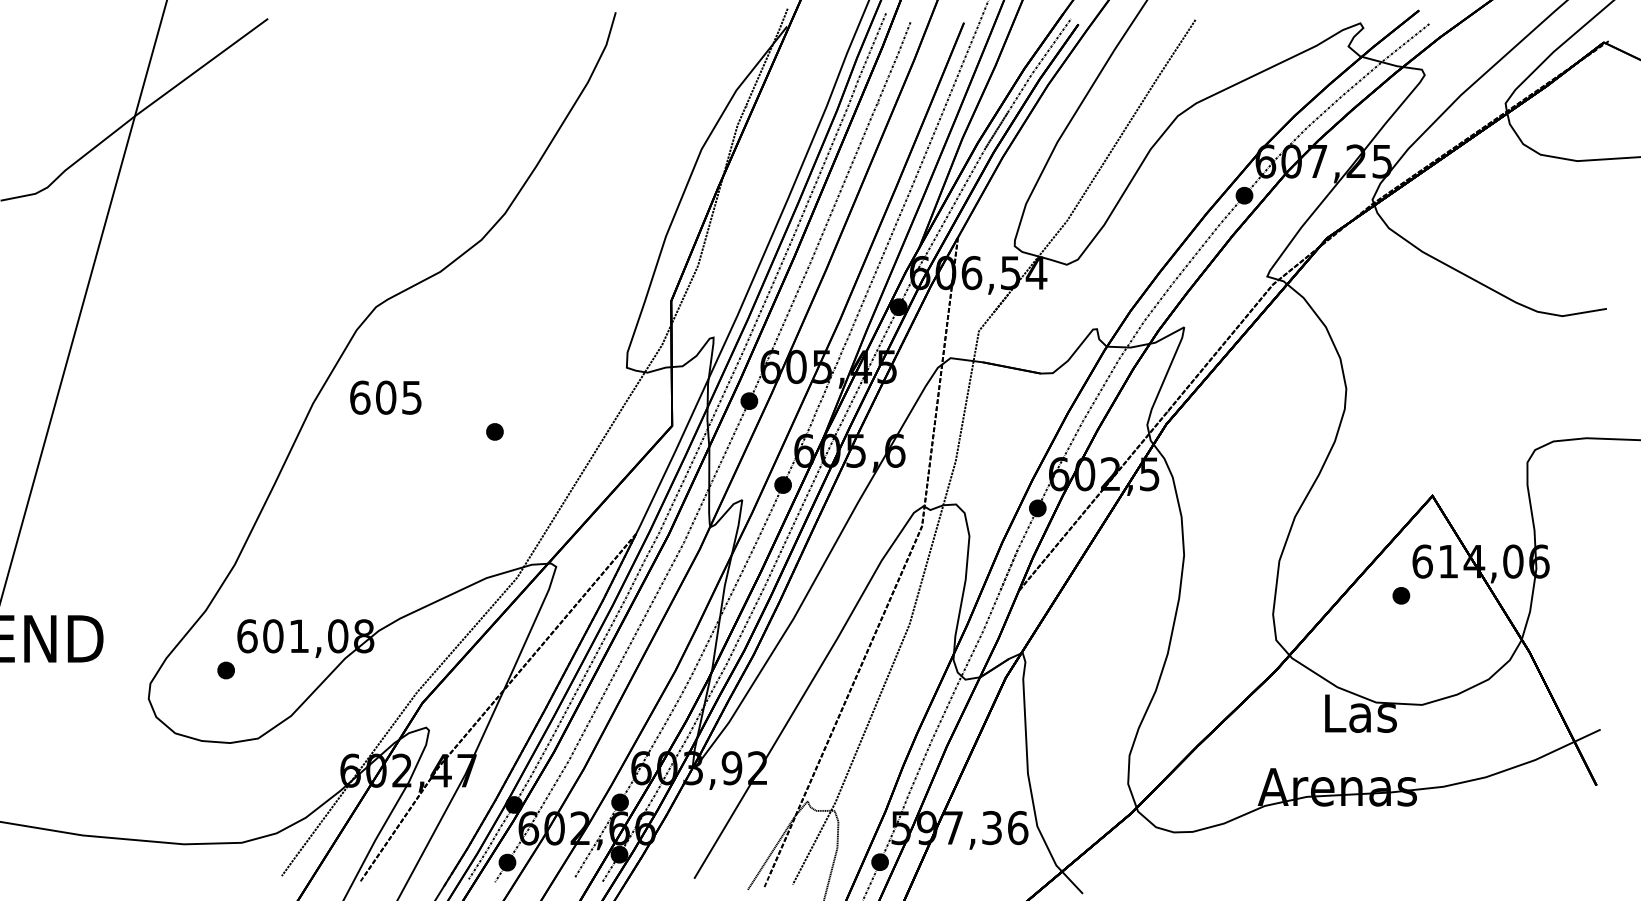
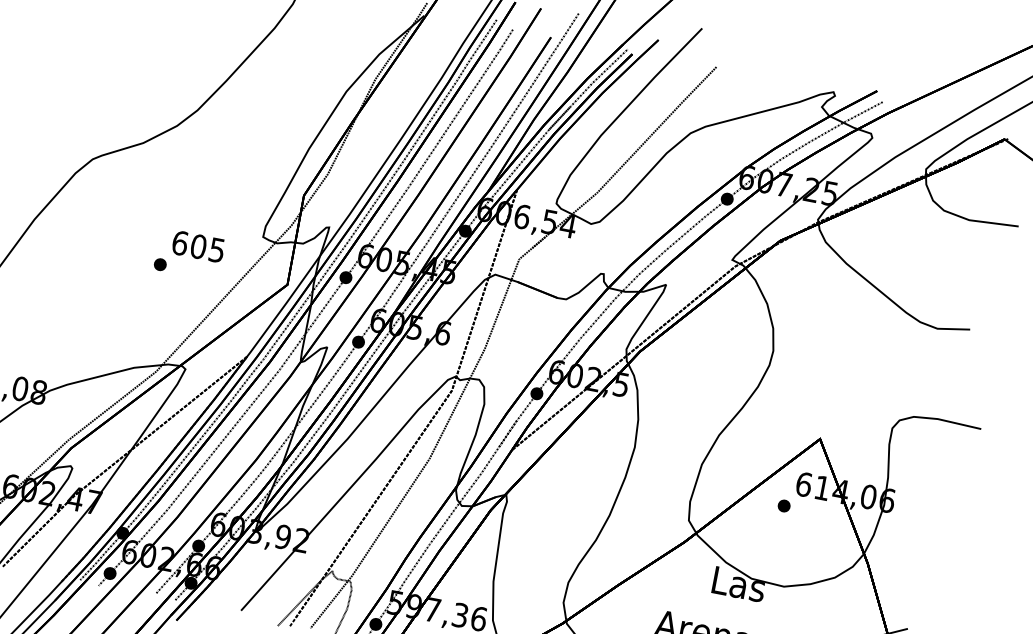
text: (385, 397) -> (198, 246), moved

